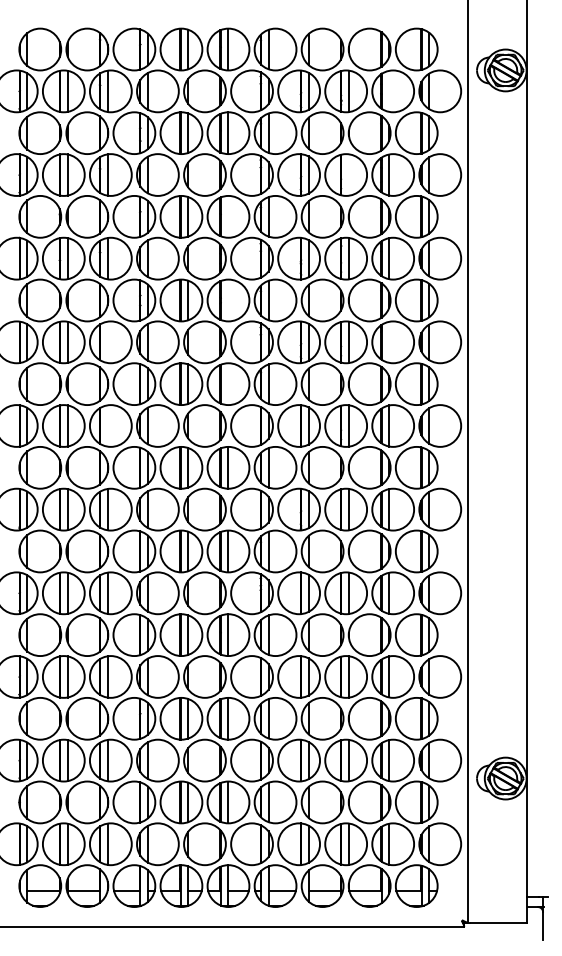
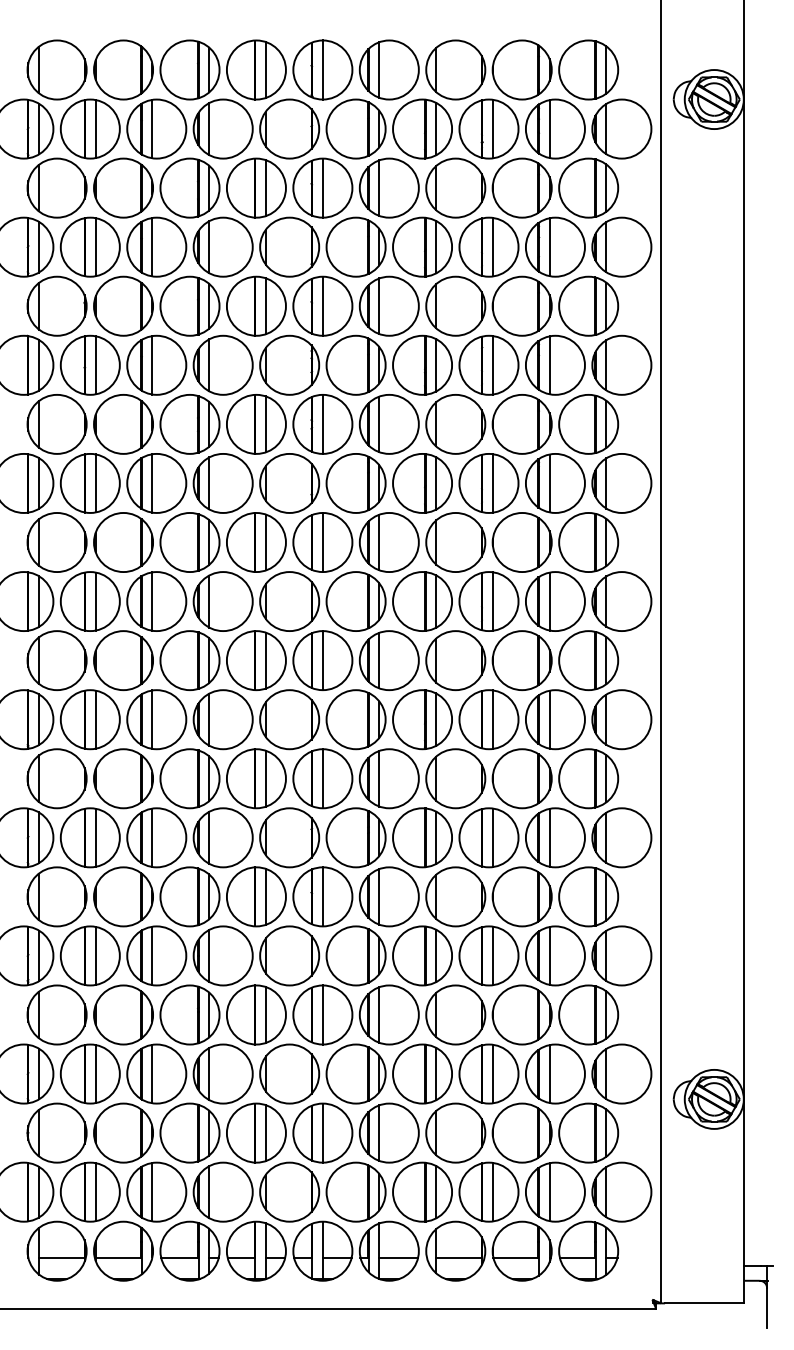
line: (389, 91) -> (549, 129), added
line: (348, 174) -> (492, 246), added
line: (228, 216) -> (322, 305), added
line: (228, 299) -> (322, 423), added
line: (107, 342) -> (152, 483), added
line: (389, 342) -> (549, 483), added
line: (228, 384) -> (322, 542), added
line: (107, 425) -> (152, 601), added

